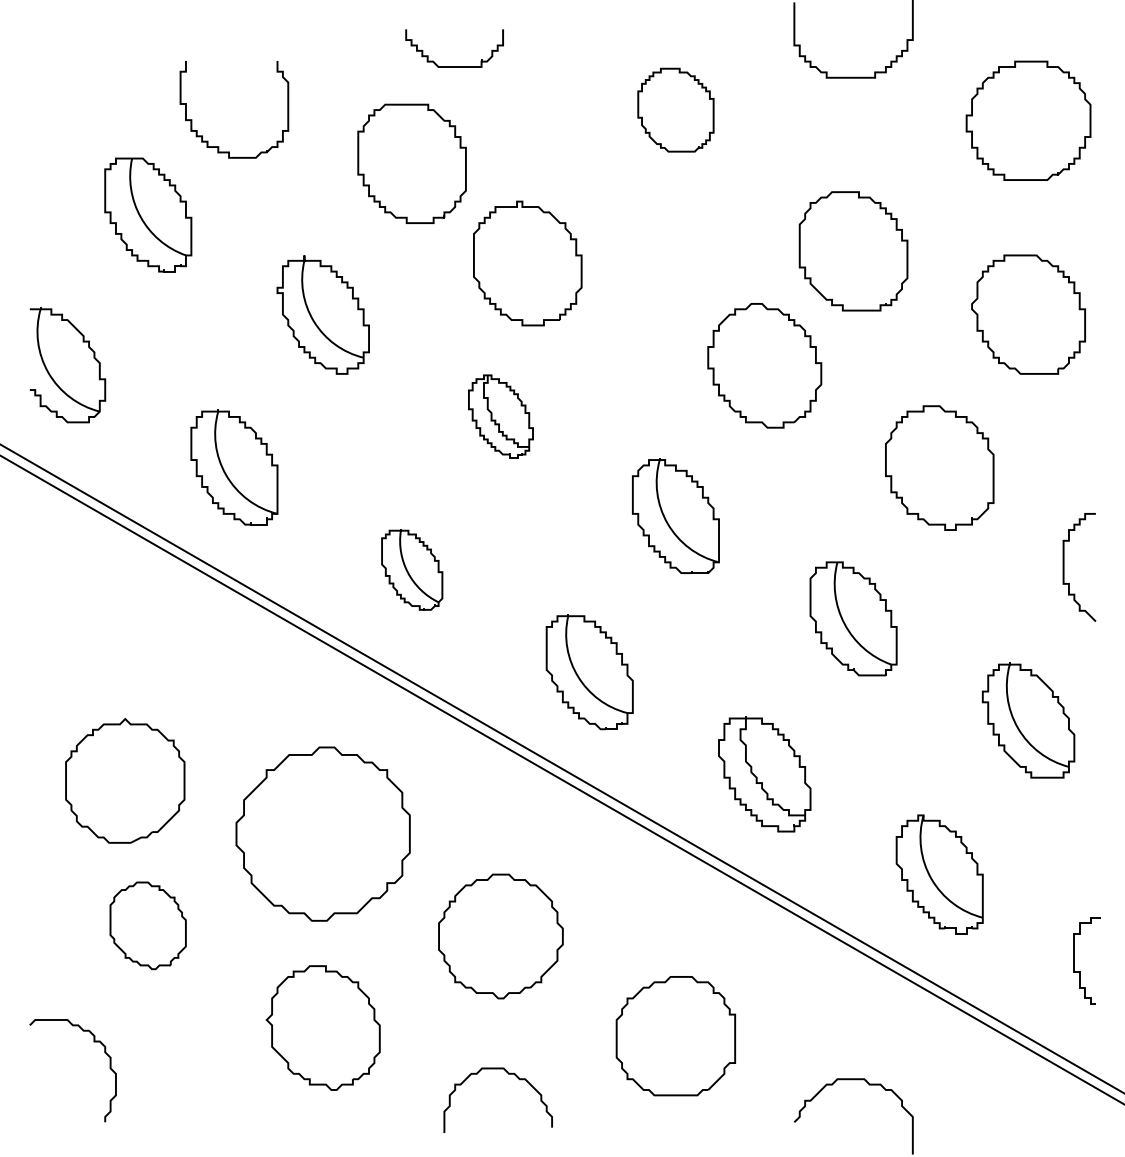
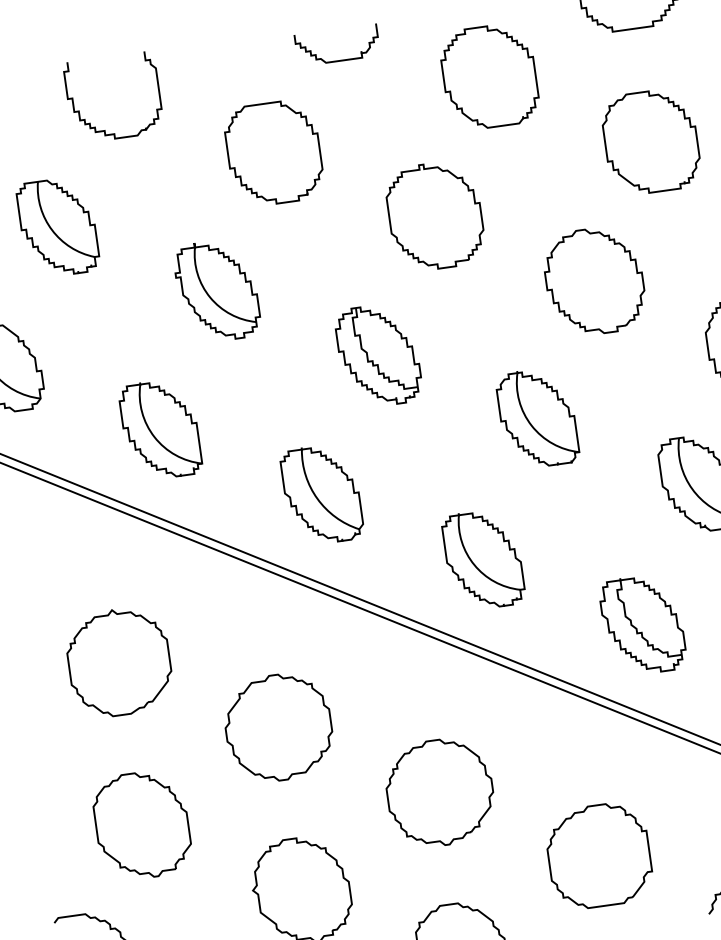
part: (454, 66) -> (339, 60), moved
part: (675, 110) -> (489, 77), size x1.43
part: (219, 146) -> (105, 130), moved
part: (853, 251) -> (651, 141), moved
part: (527, 263) -> (435, 216), moved
part: (500, 416) -> (378, 355), size x1.43
part: (412, 569) -> (322, 494), size x1.43
part: (125, 780) -> (119, 661), moved
part: (323, 834) -> (278, 727), size x0.71
part: (147, 925) -> (141, 825), size x1.43

